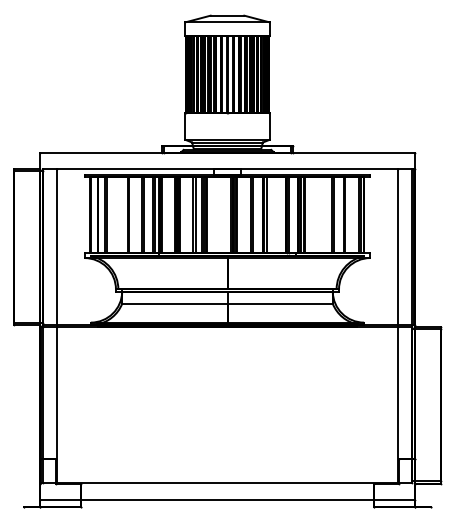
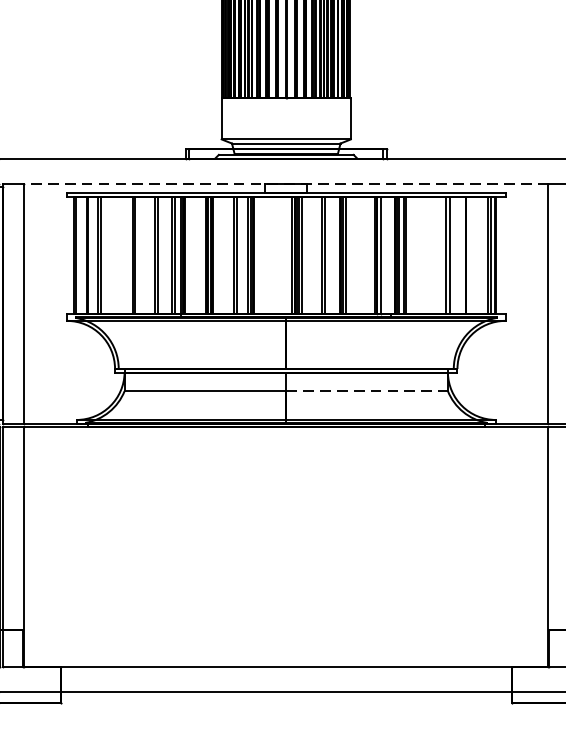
line: (227, 169) -> (286, 184), solid -> dashed
line: (280, 303) -> (367, 390), solid -> dashed

